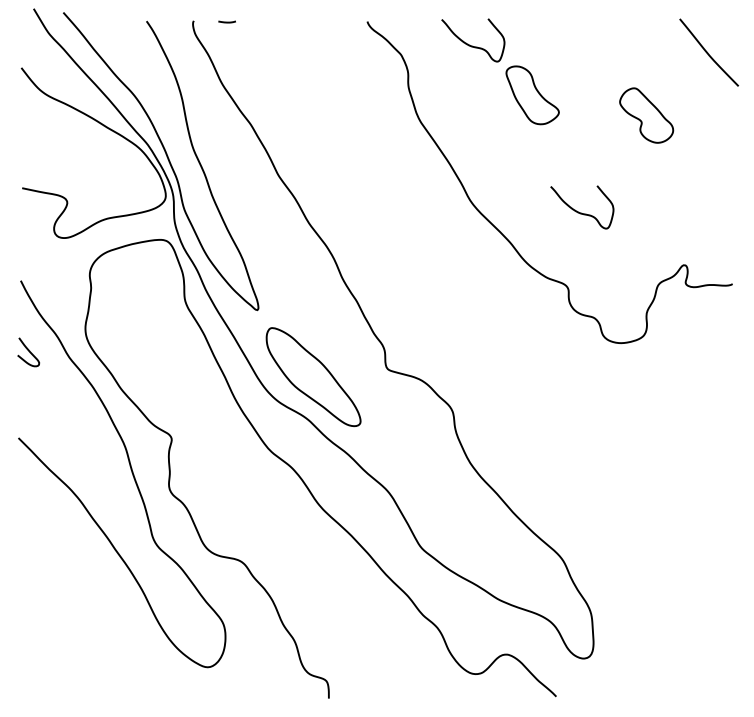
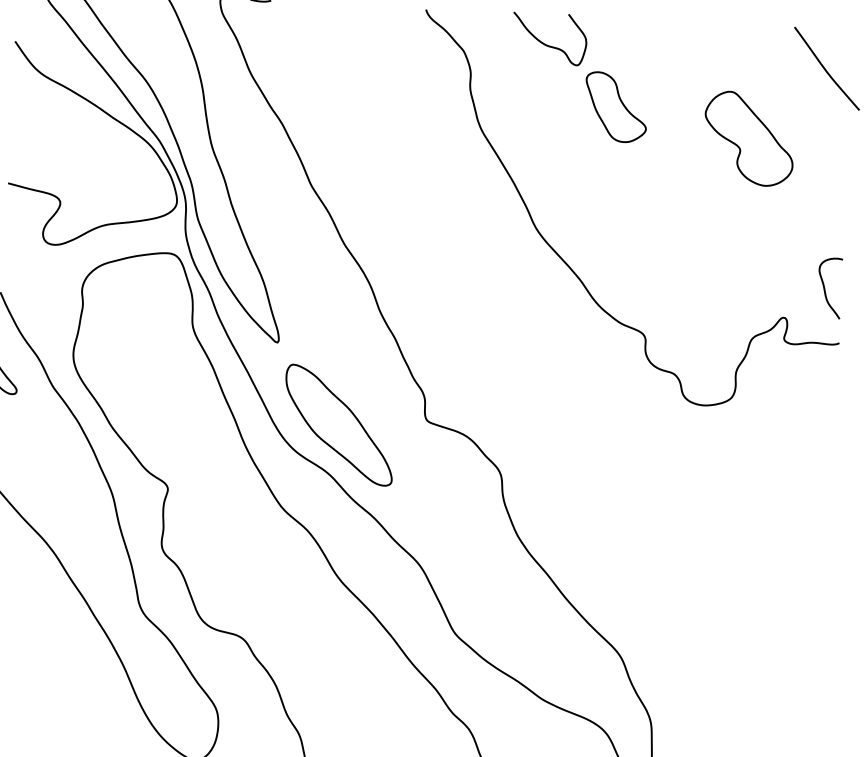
part: (646, 115) -> (748, 138), size x1.43
curve: (581, 212) -> (665, 248), removed
curve: (718, 238) -> (825, 288), added

